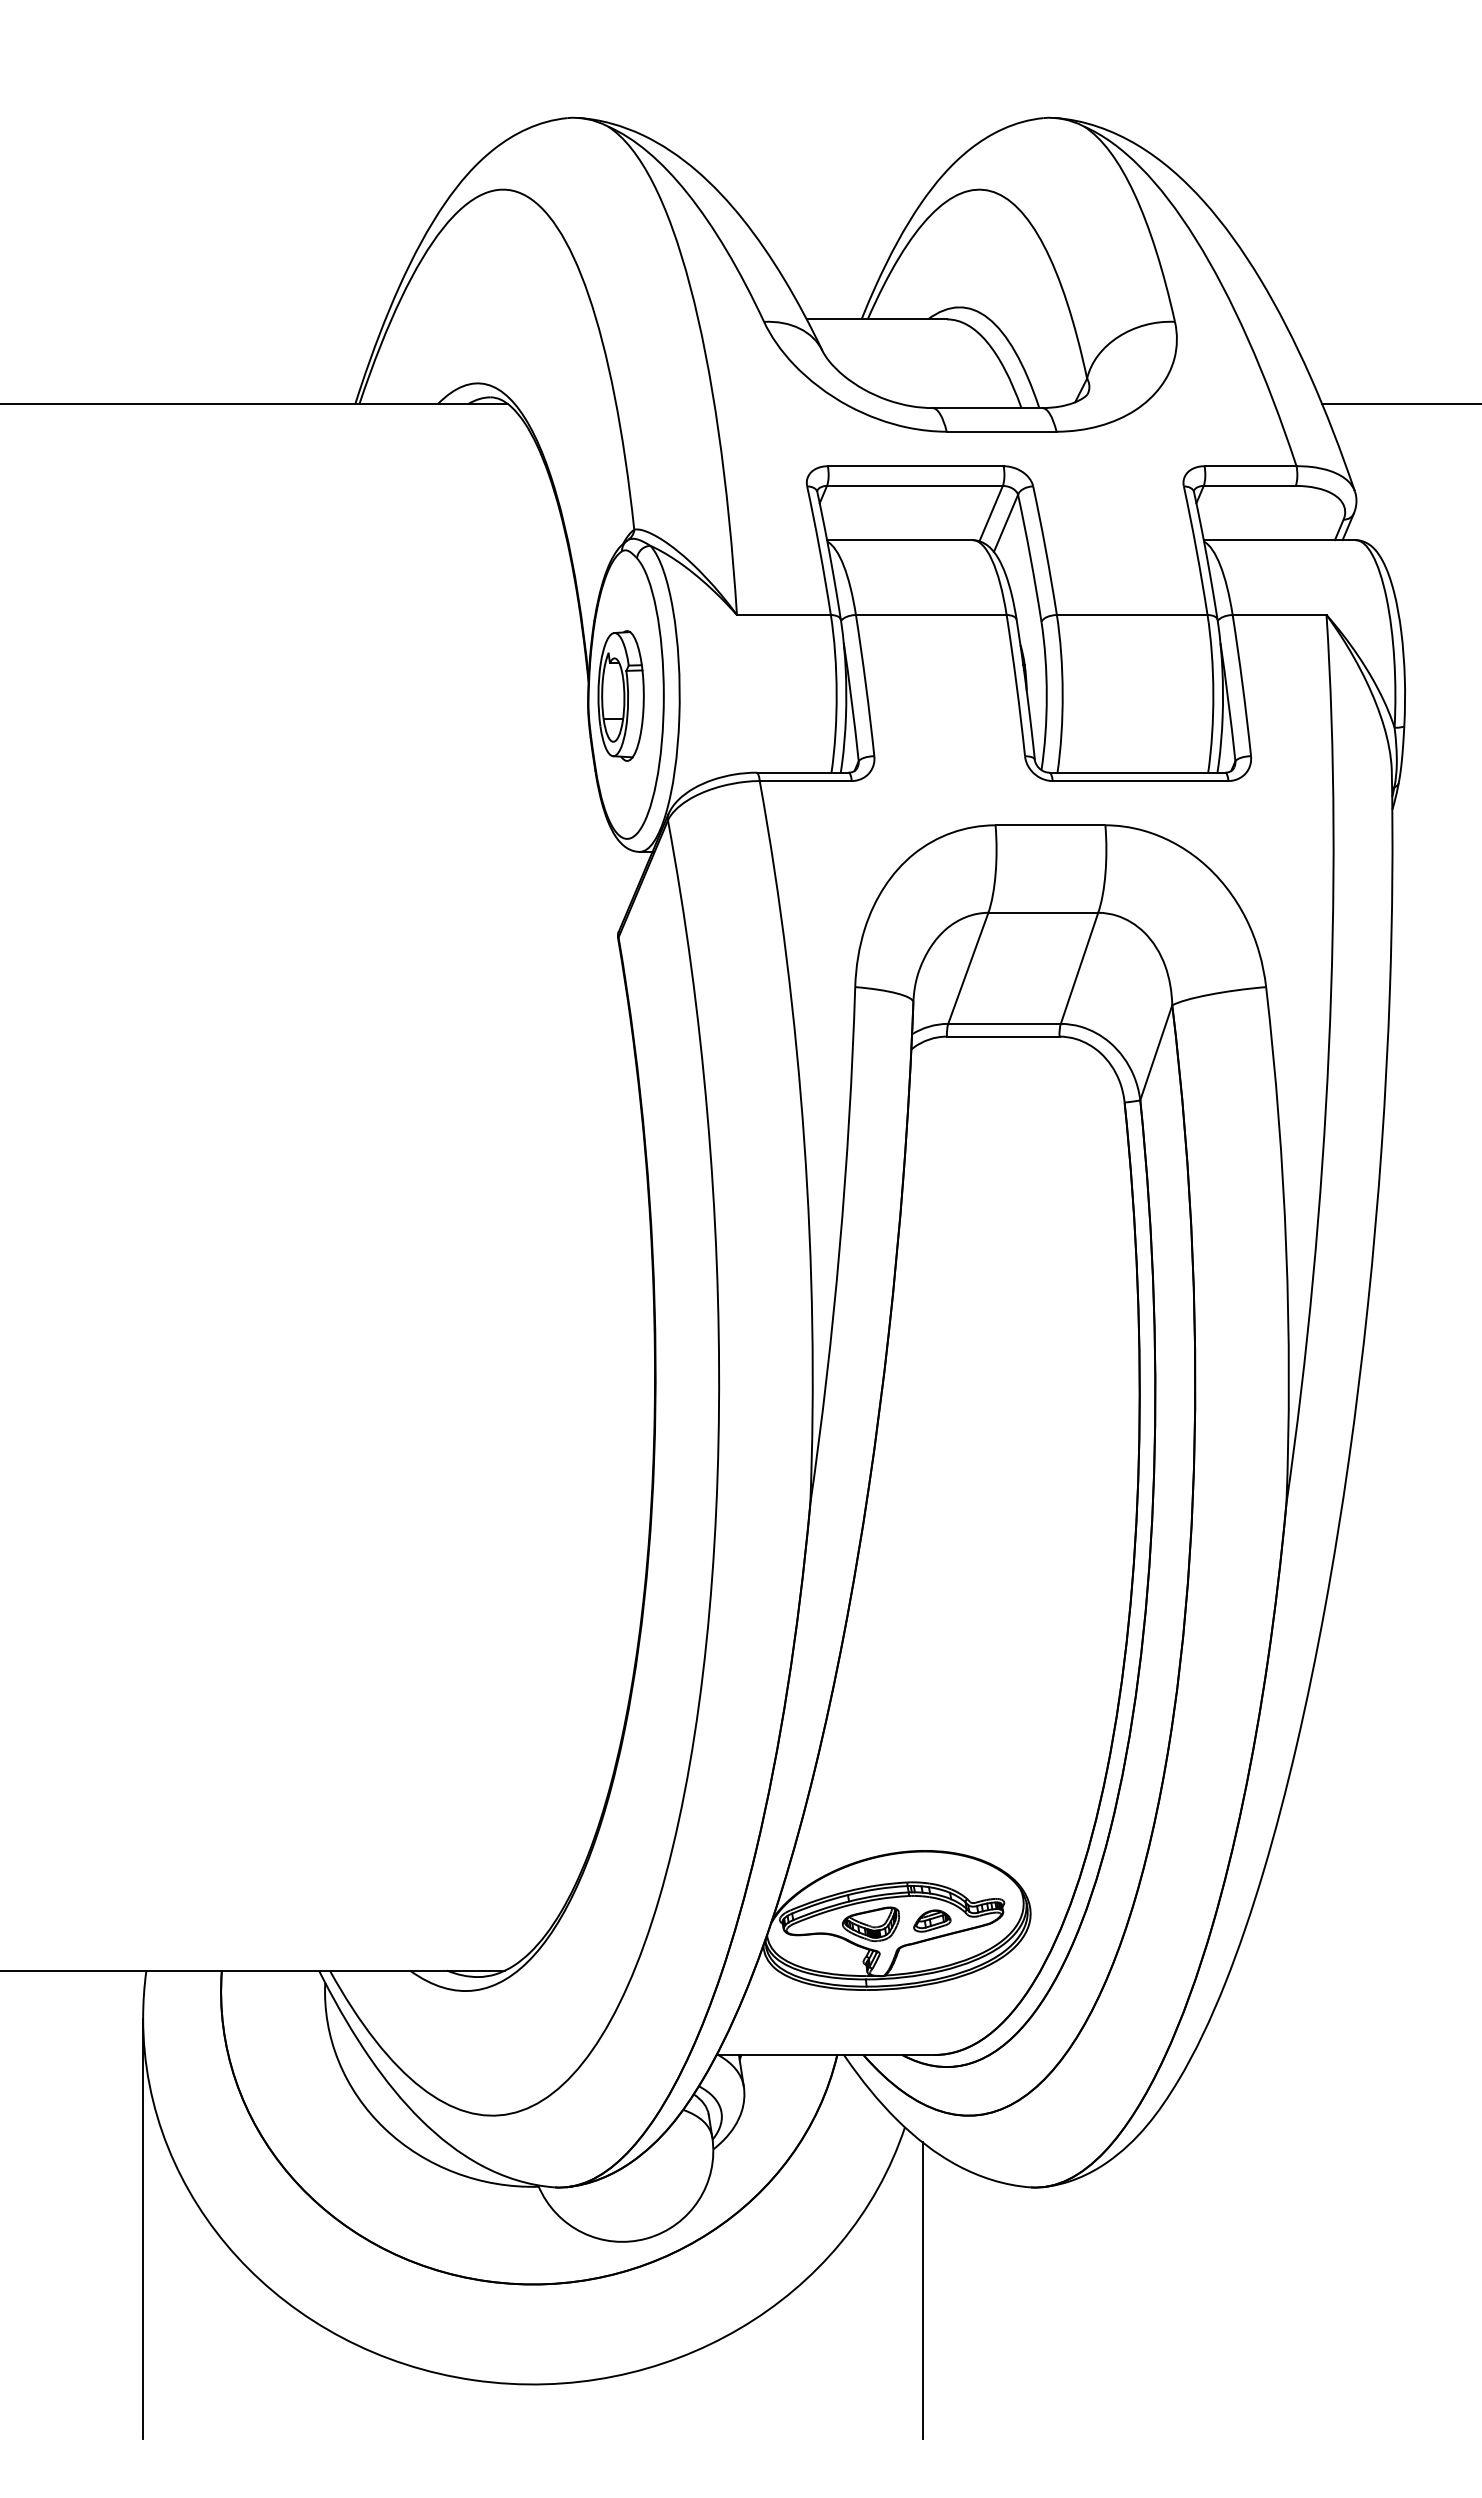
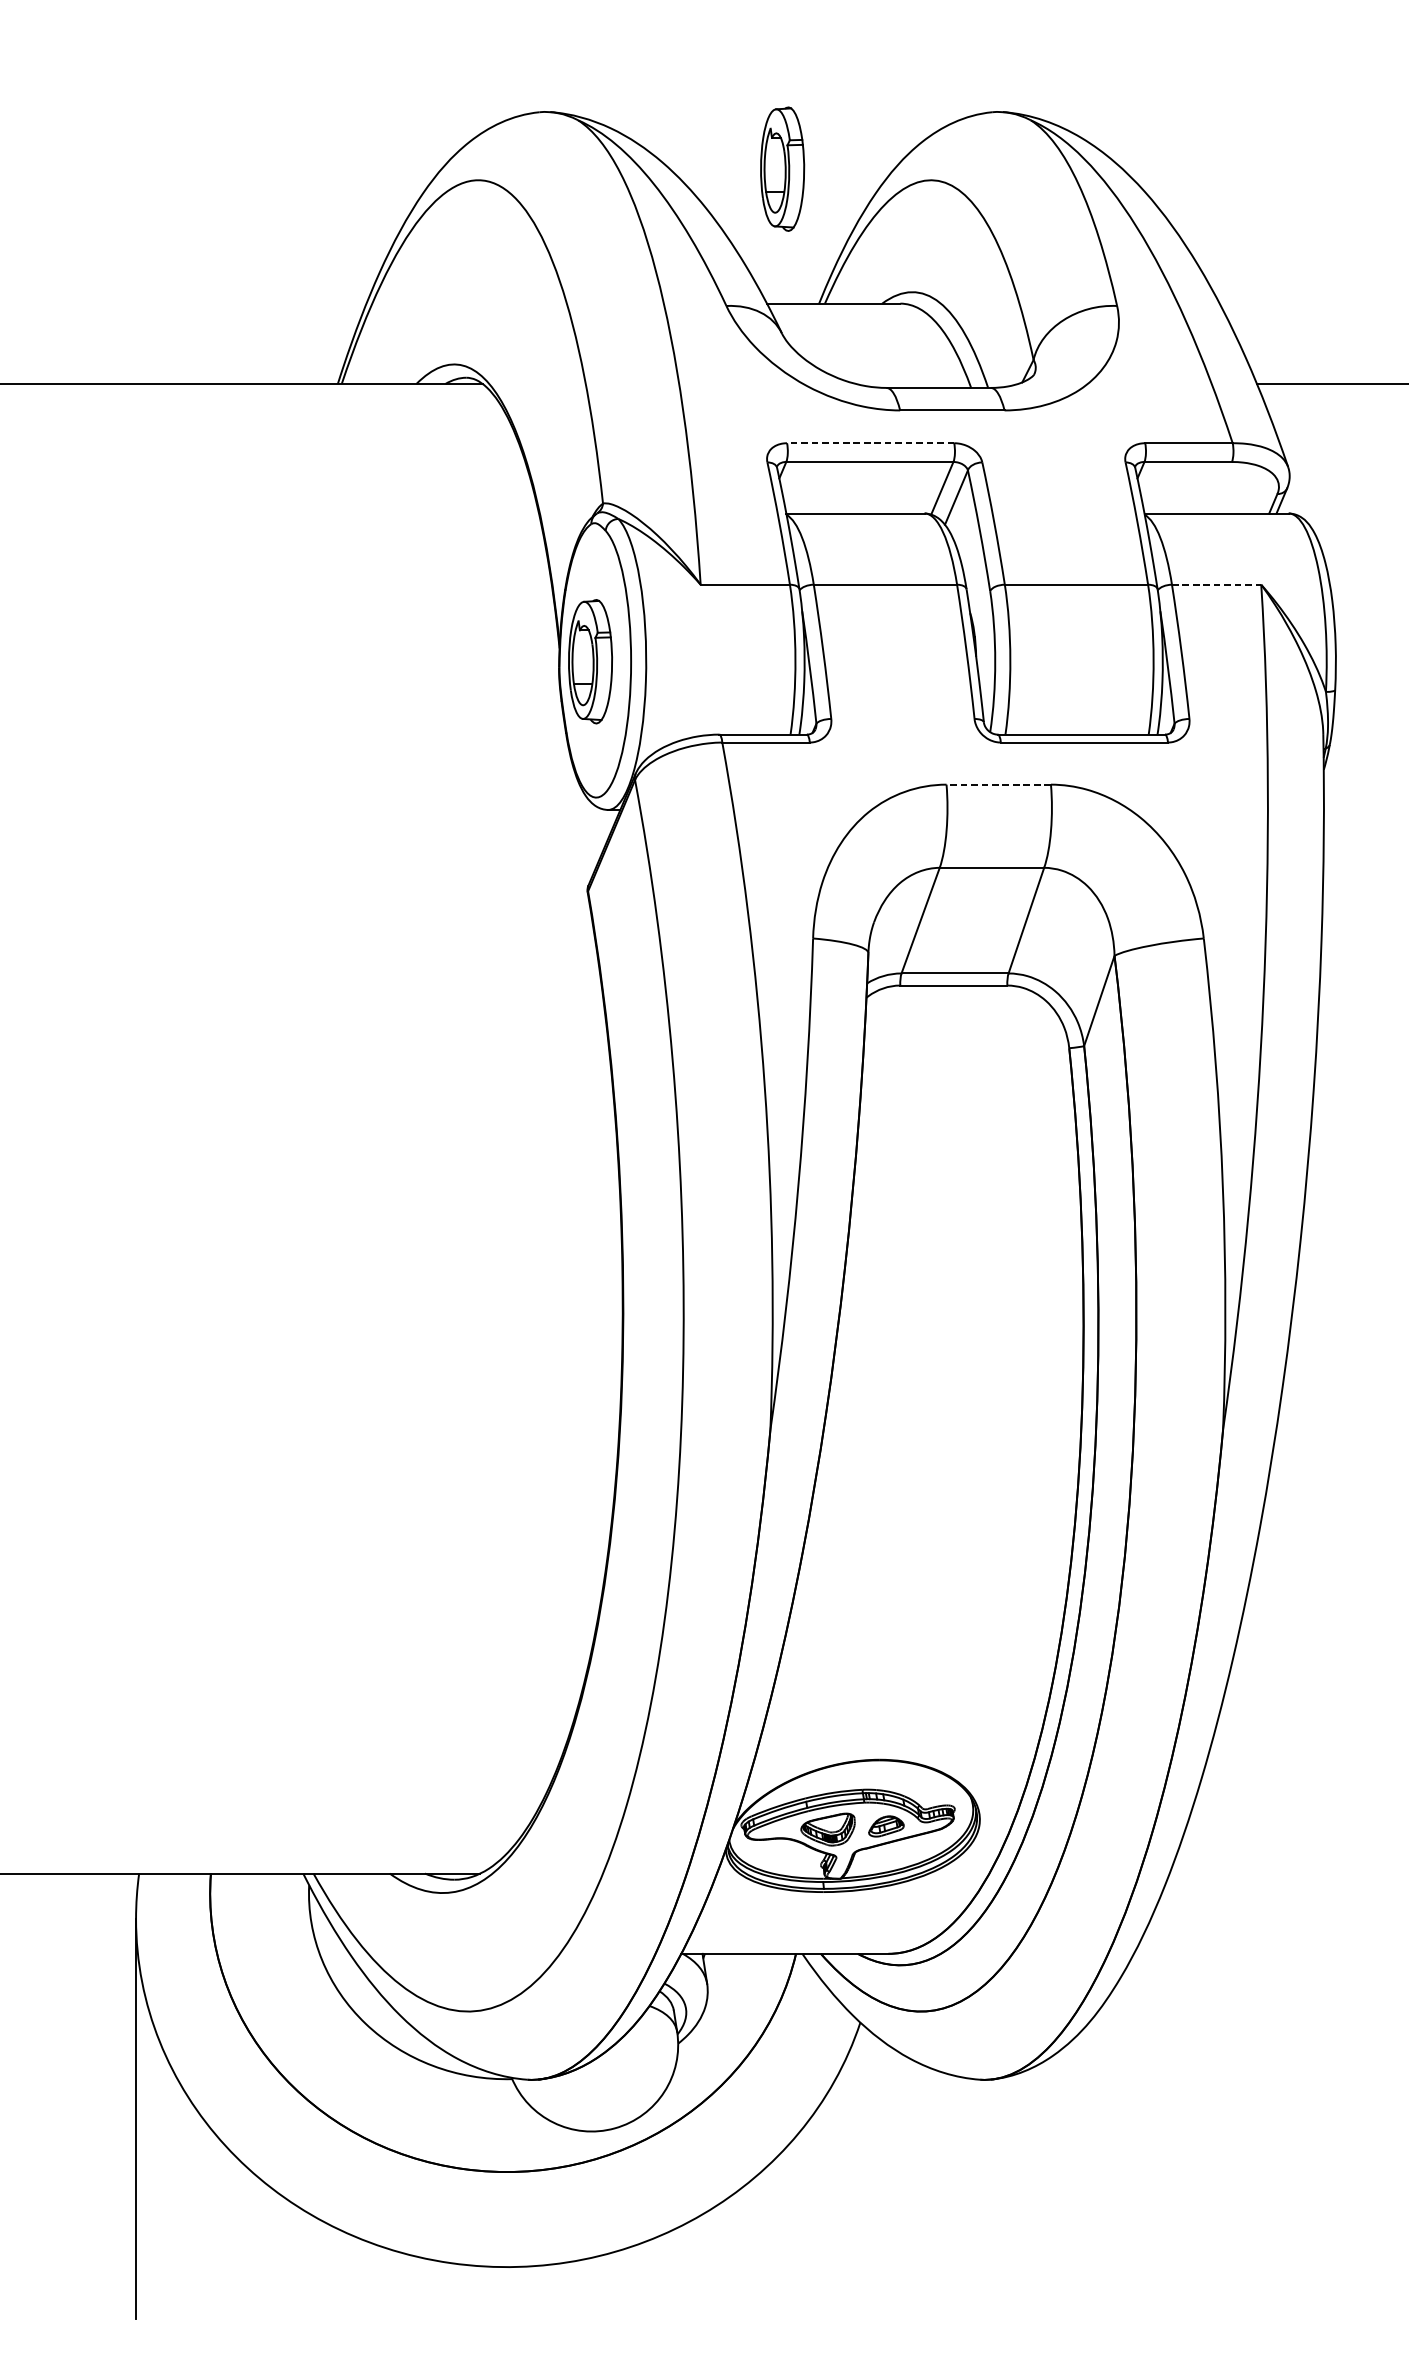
part: (822, 177) -> (781, 168), added
line: (915, 466) -> (870, 443), solid -> dashed
line: (1279, 615) -> (1216, 585), solid -> dashed
line: (1050, 825) -> (998, 784), solid -> dashed
line: (922, 2290) -> (877, 2177), removed

